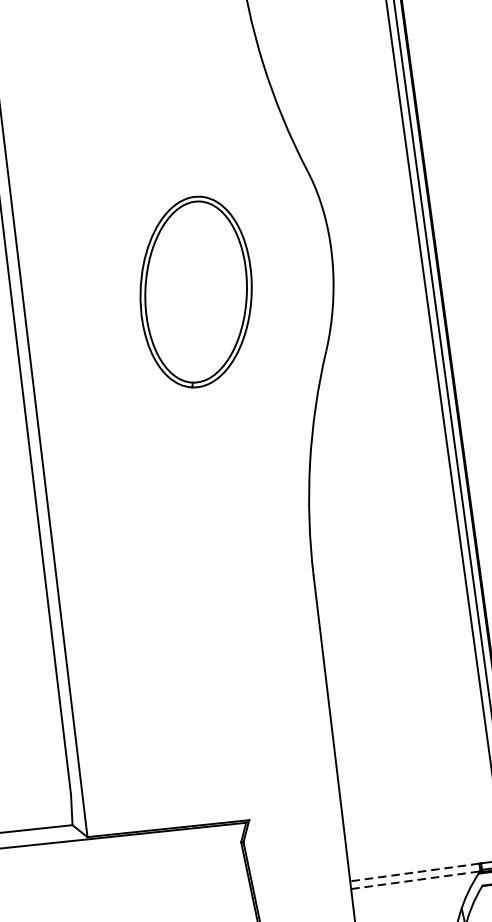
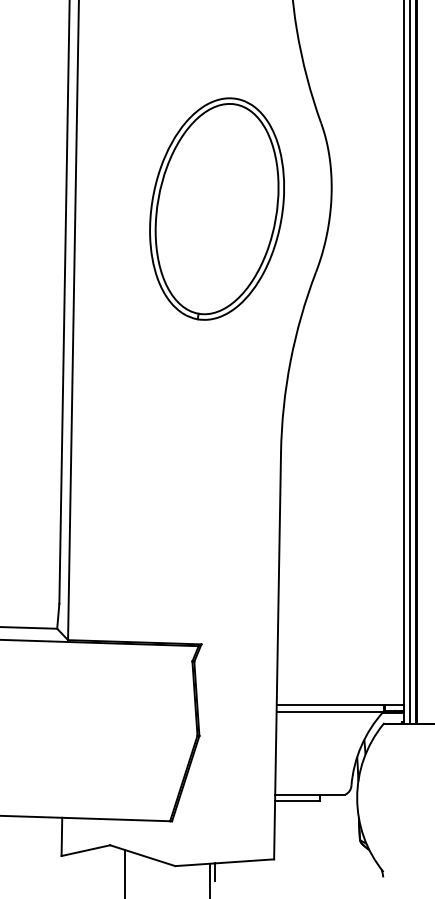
part: (195, 291) -> (216, 208), size x1.43
line: (415, 872) -> (330, 705), dashed -> solid
line: (416, 879) -> (330, 711), dashed -> solid

